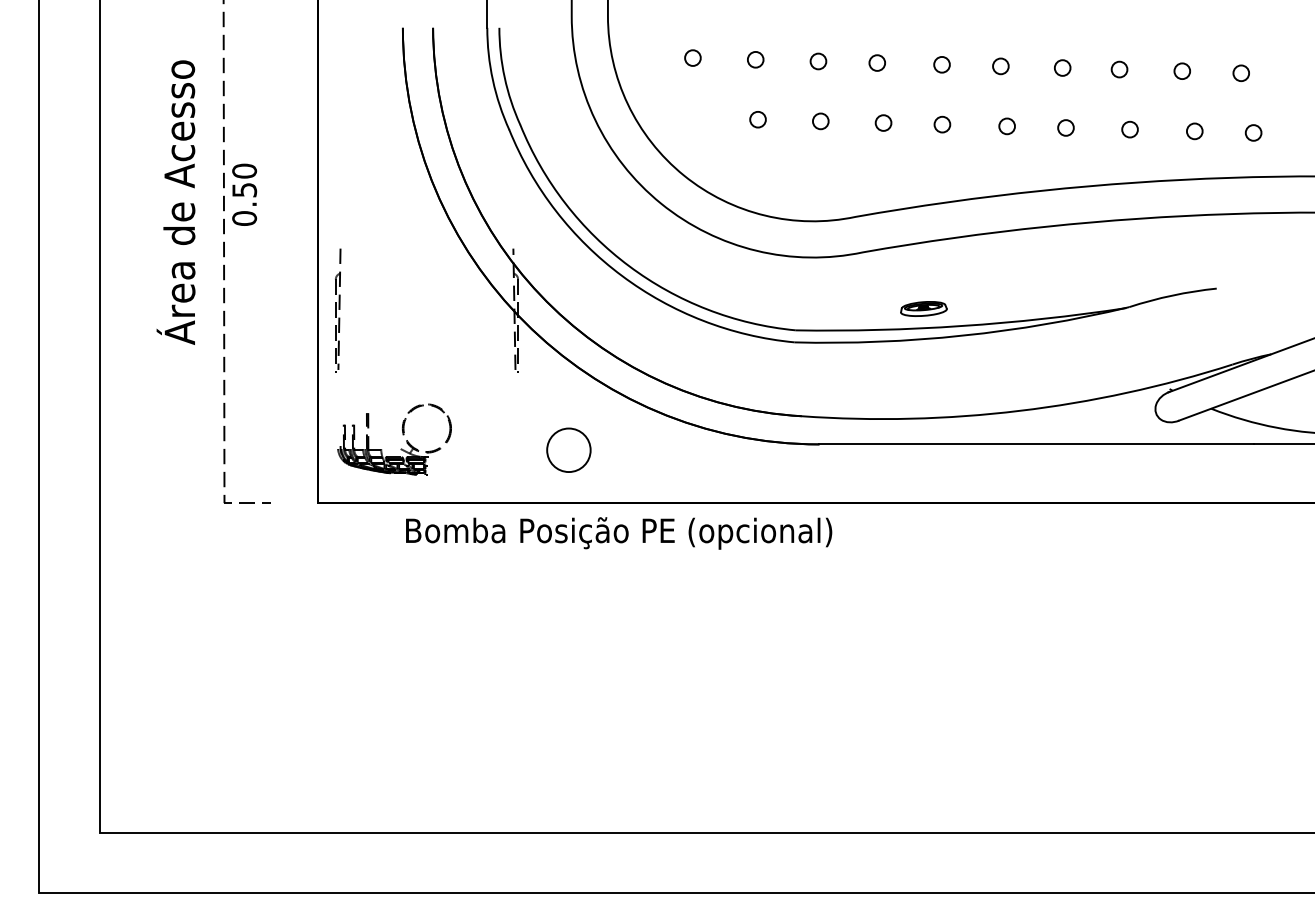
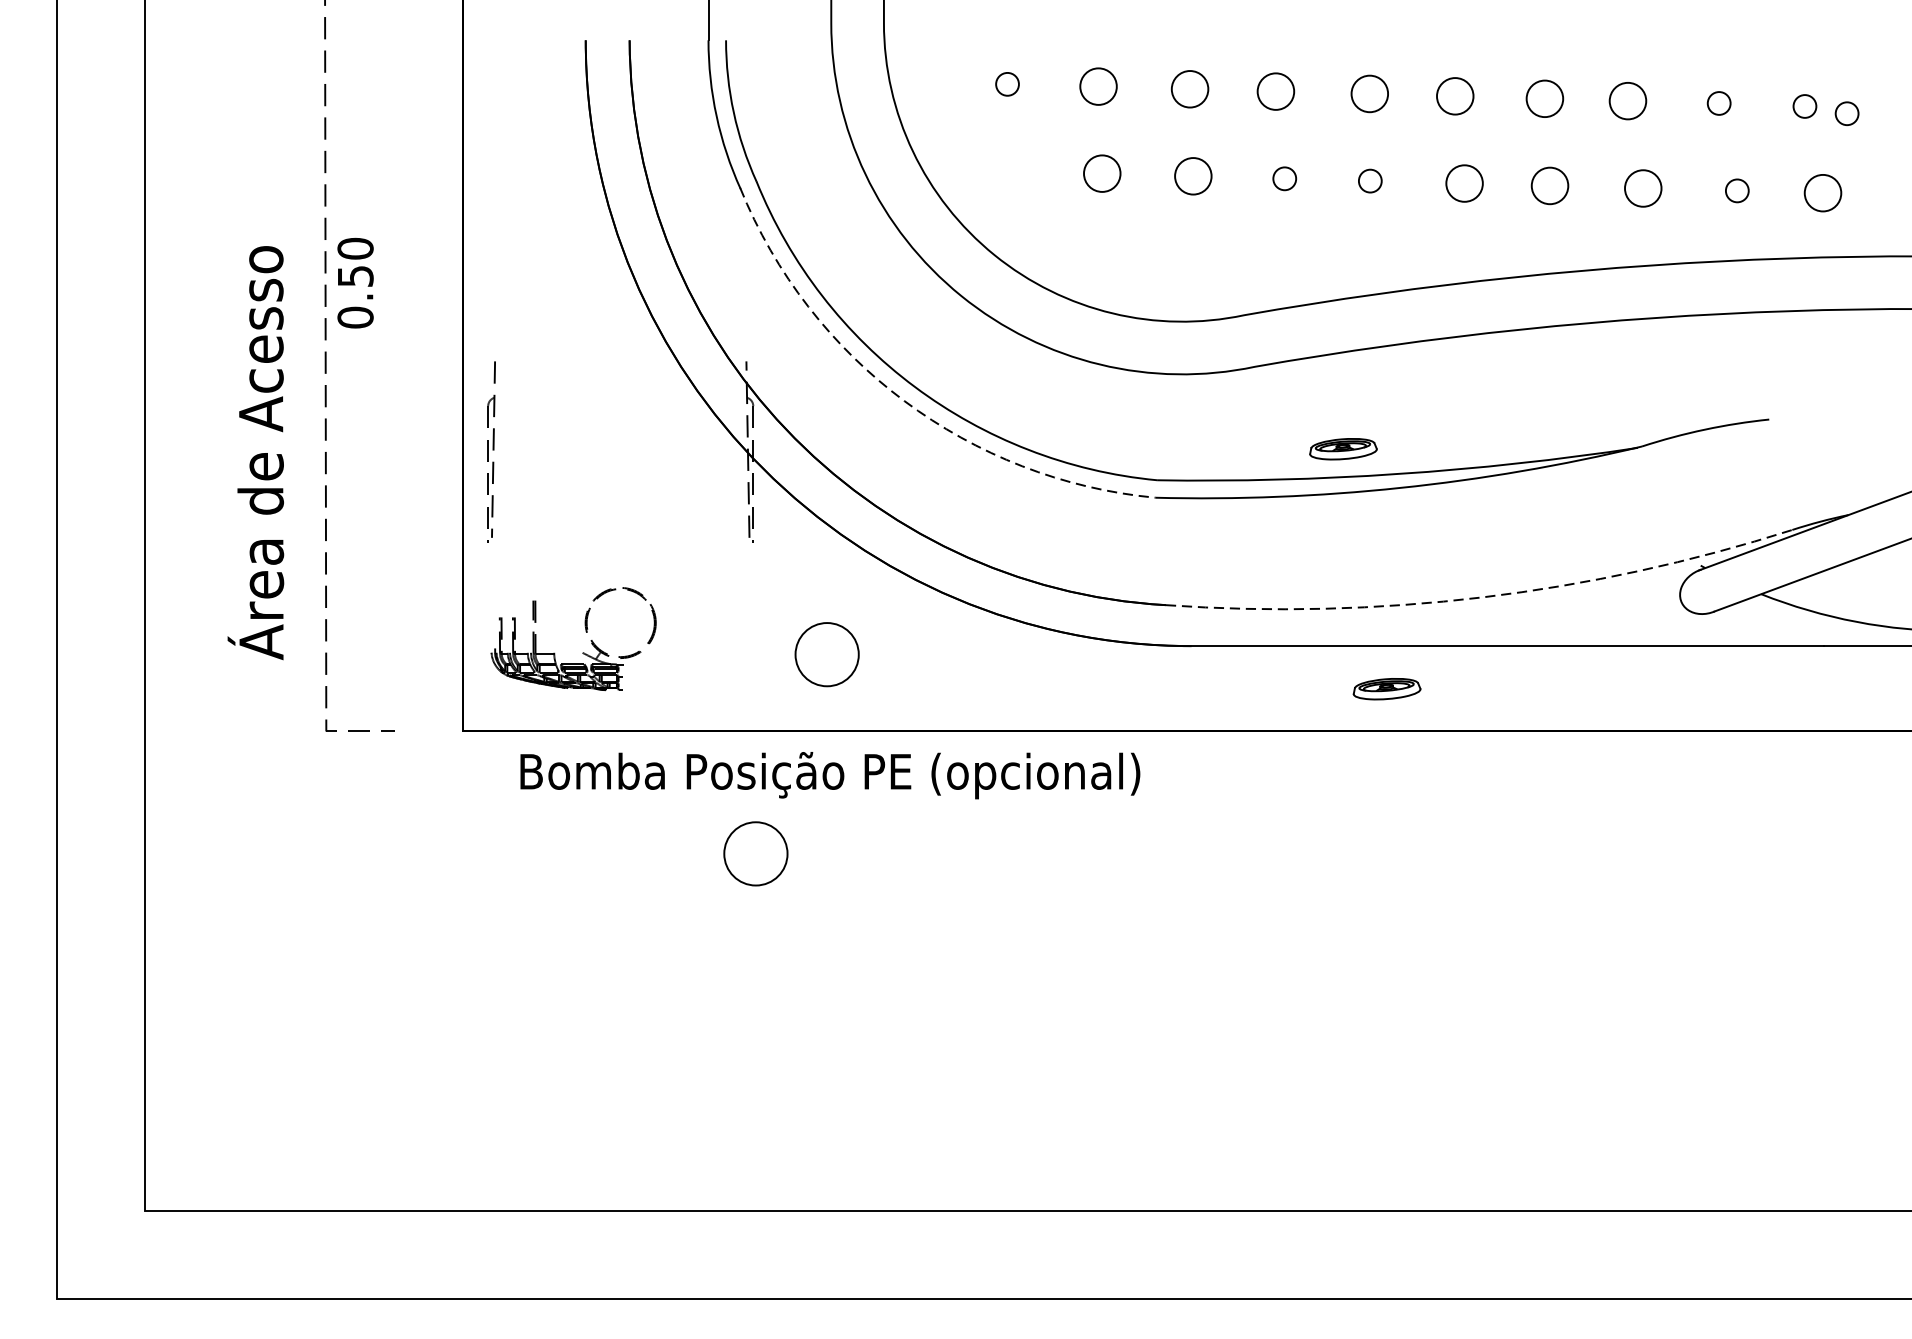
circle: (755, 59) -> (1098, 86), size x1.6
circle: (818, 61) -> (1190, 89), size x1.6
circle: (876, 62) -> (1274, 90), size x1.6
circle: (941, 64) -> (1368, 93), size x1.6
circle: (1000, 66) -> (1454, 96), size x1.6
circle: (1062, 67) -> (1544, 97), size x1.6
circle: (1119, 69) -> (1627, 100), size x1.6
circle: (1269, 77) -> (1845, 112), added
circle: (757, 119) -> (1101, 173), size x1.6
circle: (820, 121) -> (1193, 176), size x1.6
circle: (1006, 126) -> (1463, 183), size x1.6
circle: (1065, 127) -> (1549, 185), size x1.6
circle: (1129, 129) -> (1642, 188), size x1.6
circle: (1253, 132) -> (1822, 192), size x1.6
text: (175, 202) -> (255, 452), moved
arc: (622, 275) -> (905, 400), solid -> dashed
arc: (1019, 410) -> (1482, 596), solid -> dashed
part: (953, 473) -> (1386, 688), added
text: (619, 533) -> (830, 775), moved
circle: (519, 586) -> (755, 852), added

